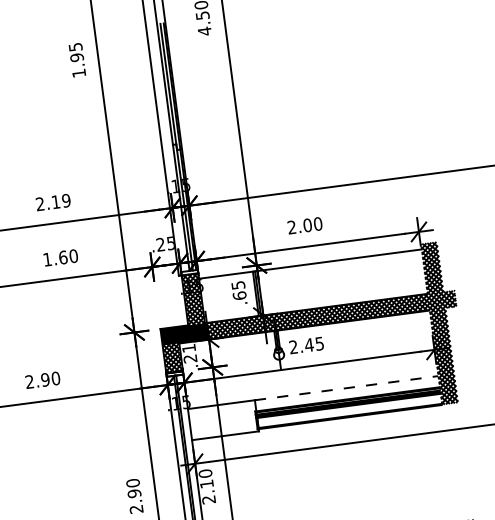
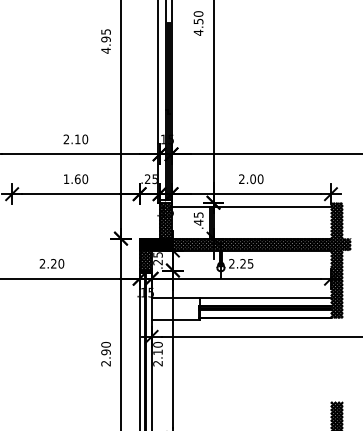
text: (78, 73) -> (105, 50), 1.95 -> 4.95
text: (65, 200) -> (84, 139), 2.19 -> 2.10
text: (239, 295) -> (198, 222), .65 -> .45
text: (309, 344) -> (243, 263), 2.45 -> 2.25
text: (188, 347) -> (157, 254), .21 -> .25
text: (44, 379) -> (53, 263), 2.90 -> 2.20
line: (346, 387) -> (265, 297), dashed -> solid

